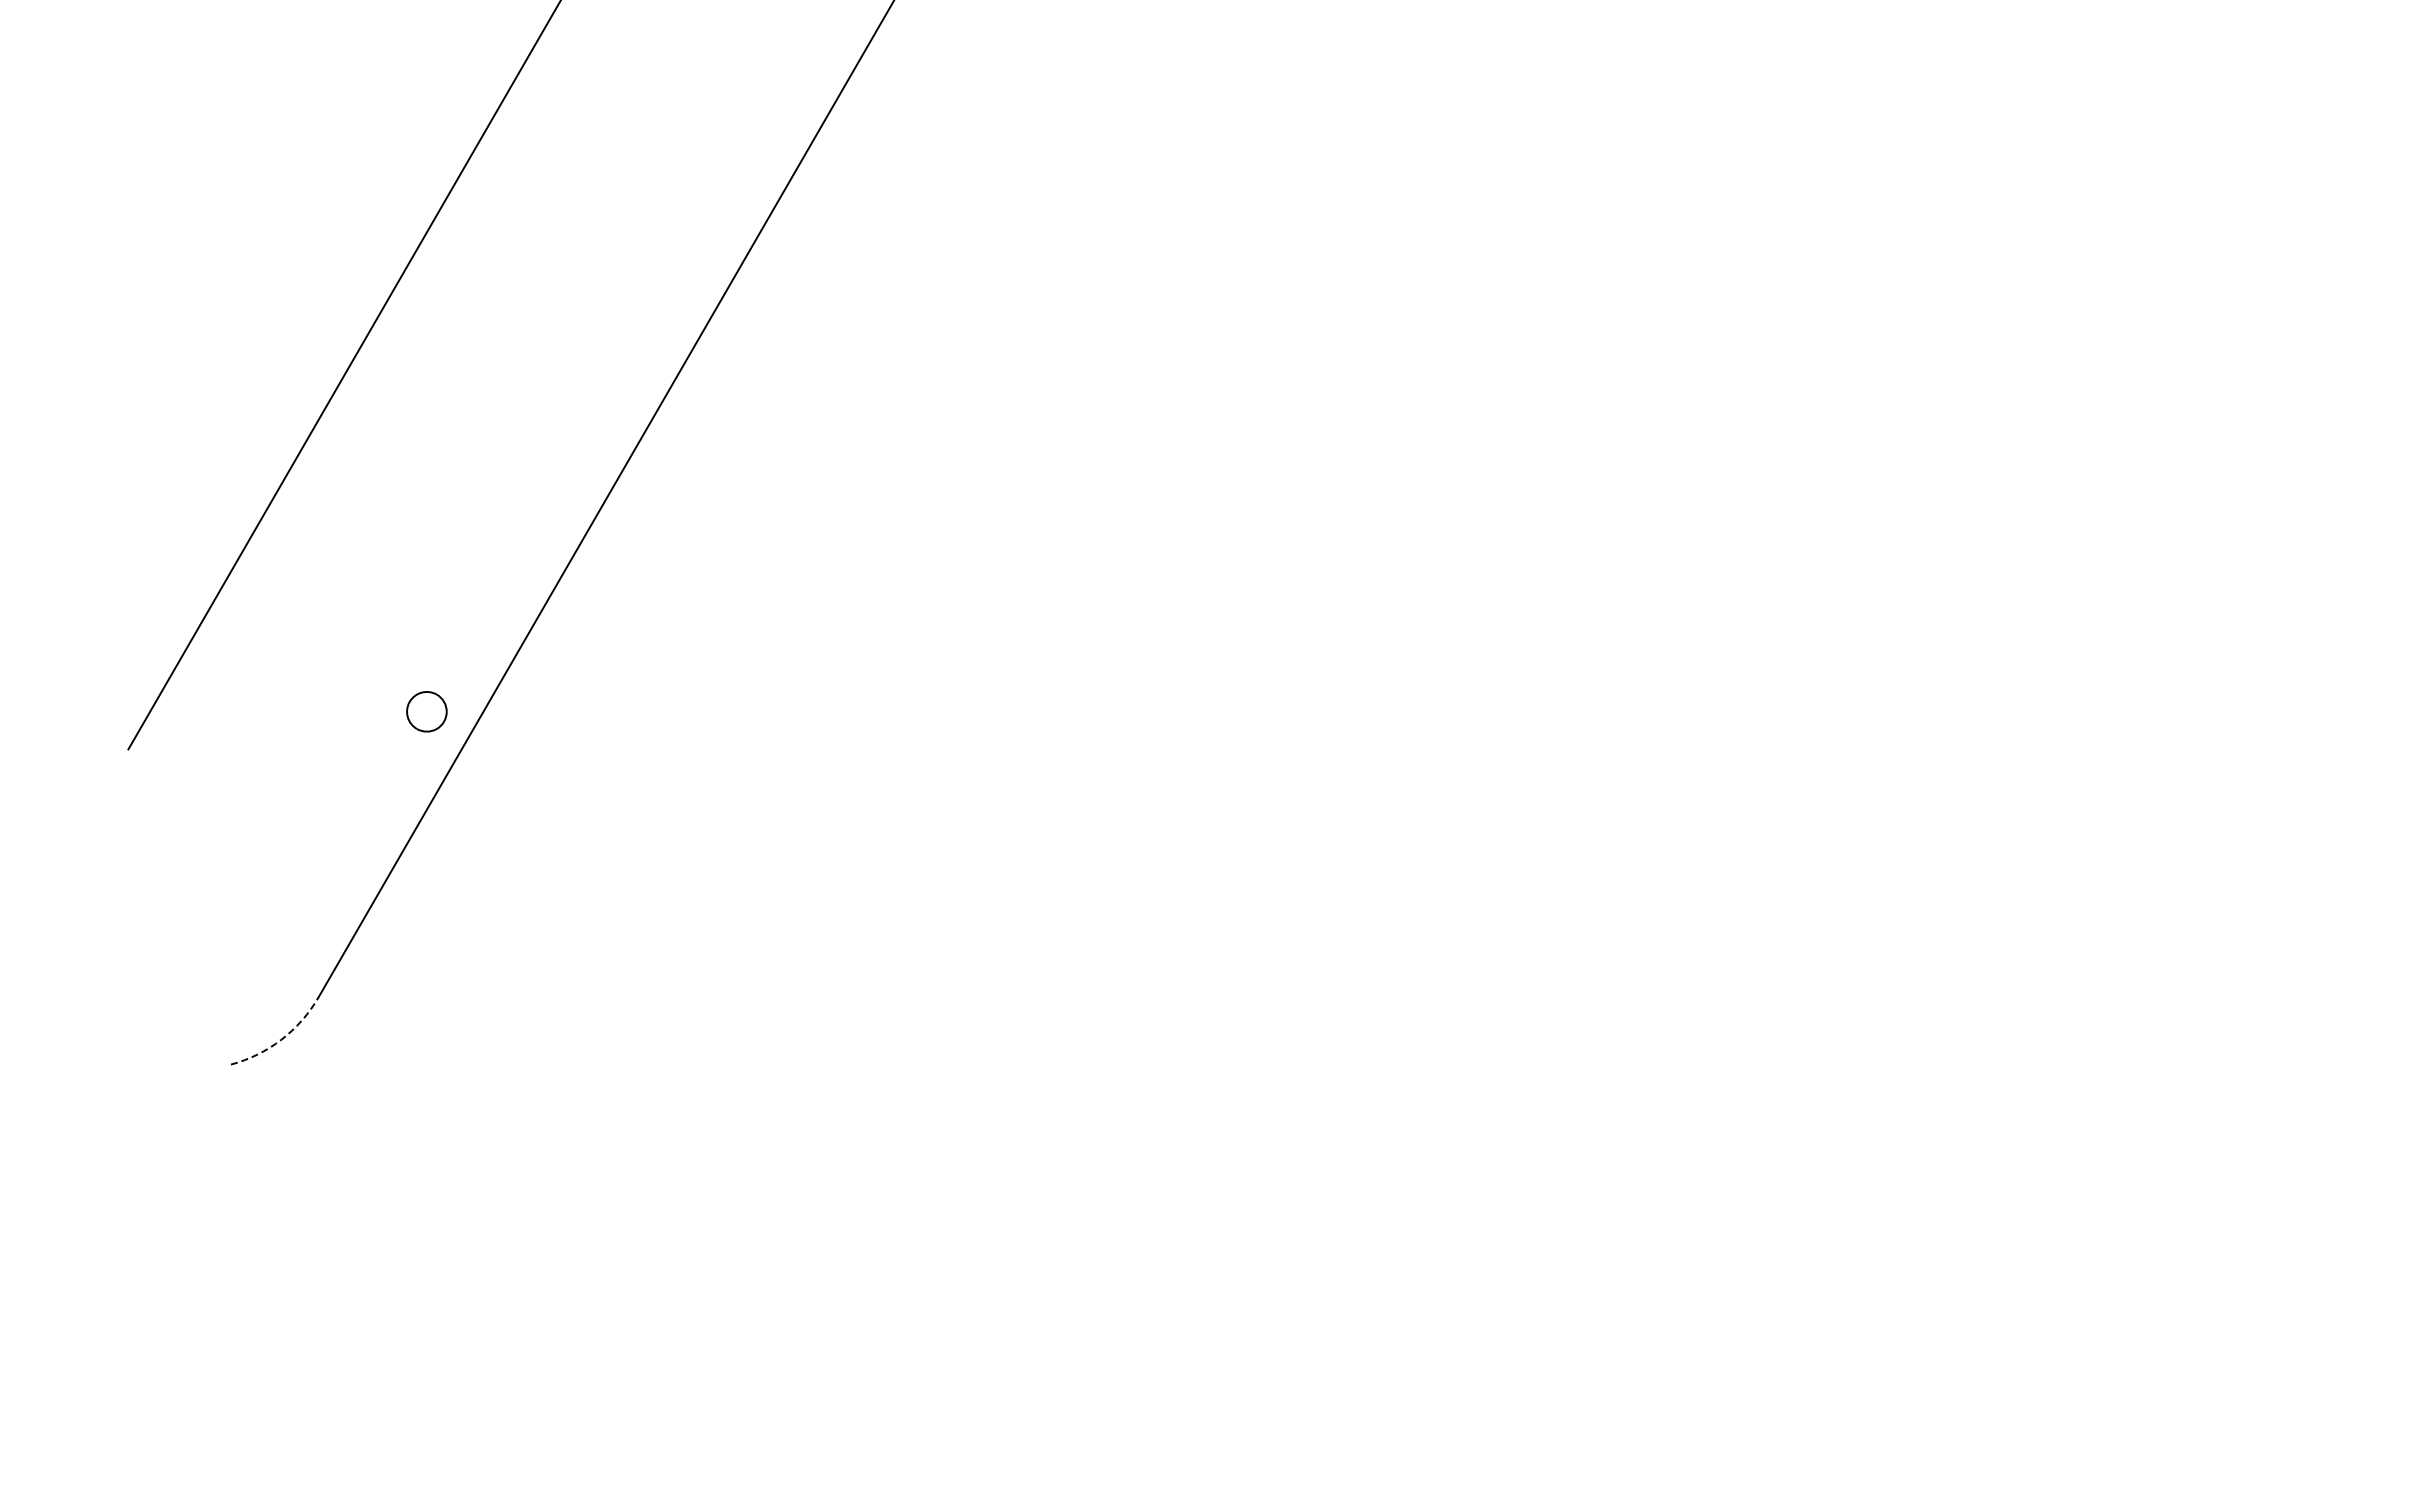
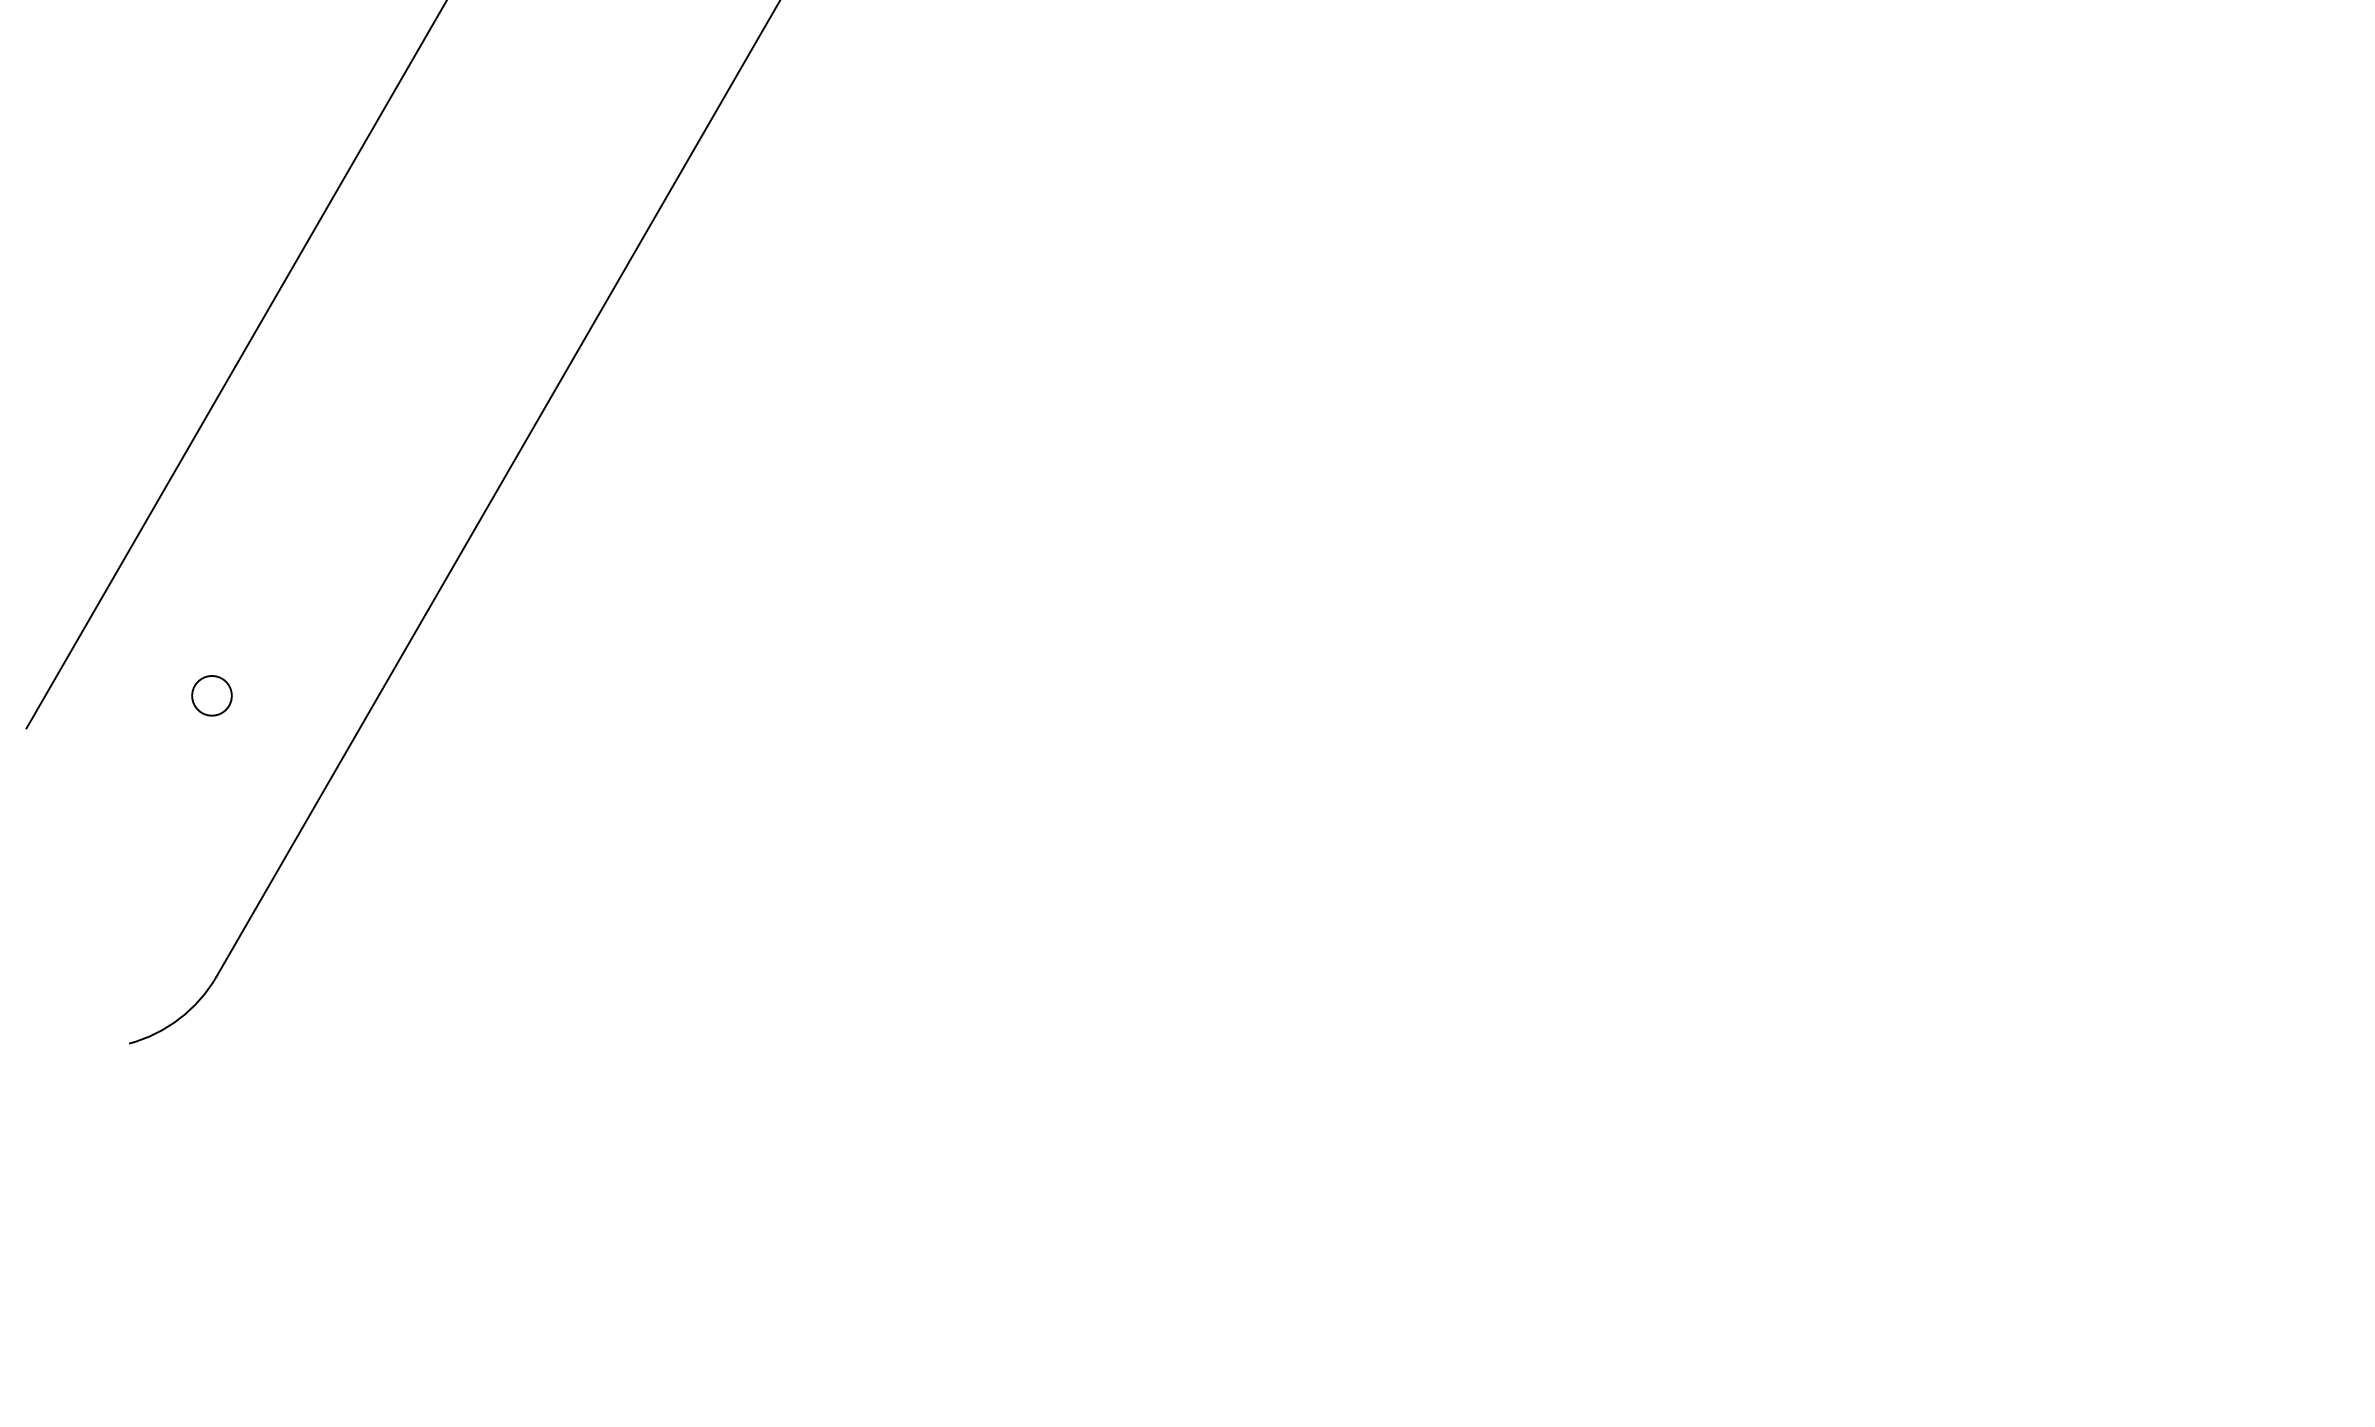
part: (426, 711) -> (211, 695), moved
arc: (281, 1039) -> (179, 1018), dashed -> solid

